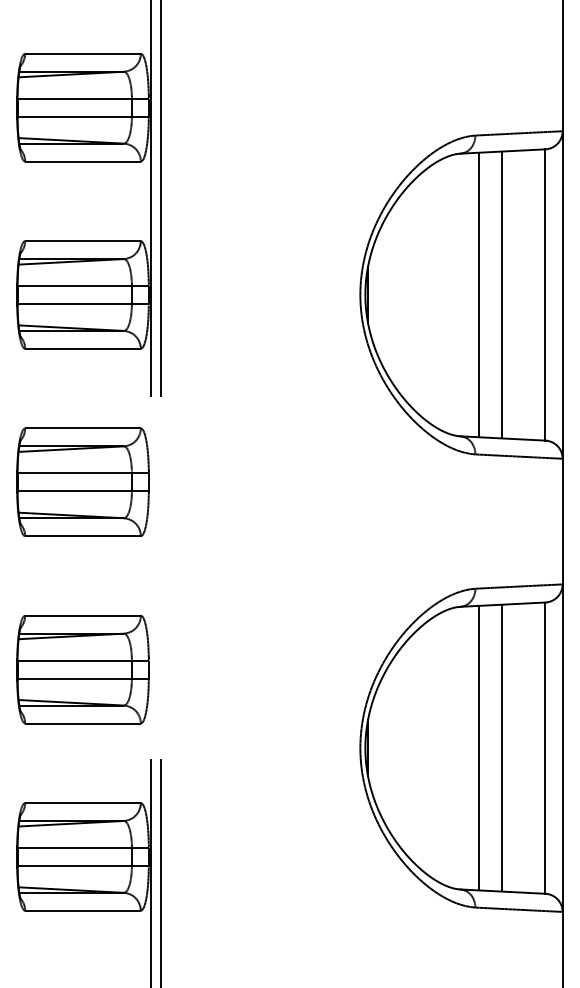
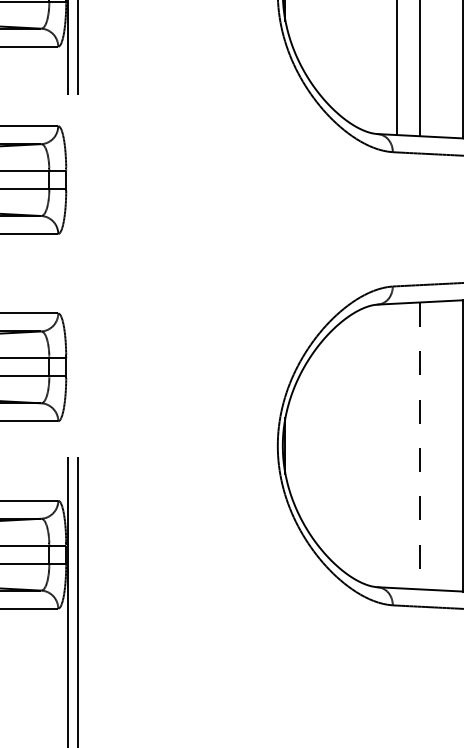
line: (479, 747) -> (396, 445), removed
line: (502, 748) -> (419, 446), solid -> dashed

